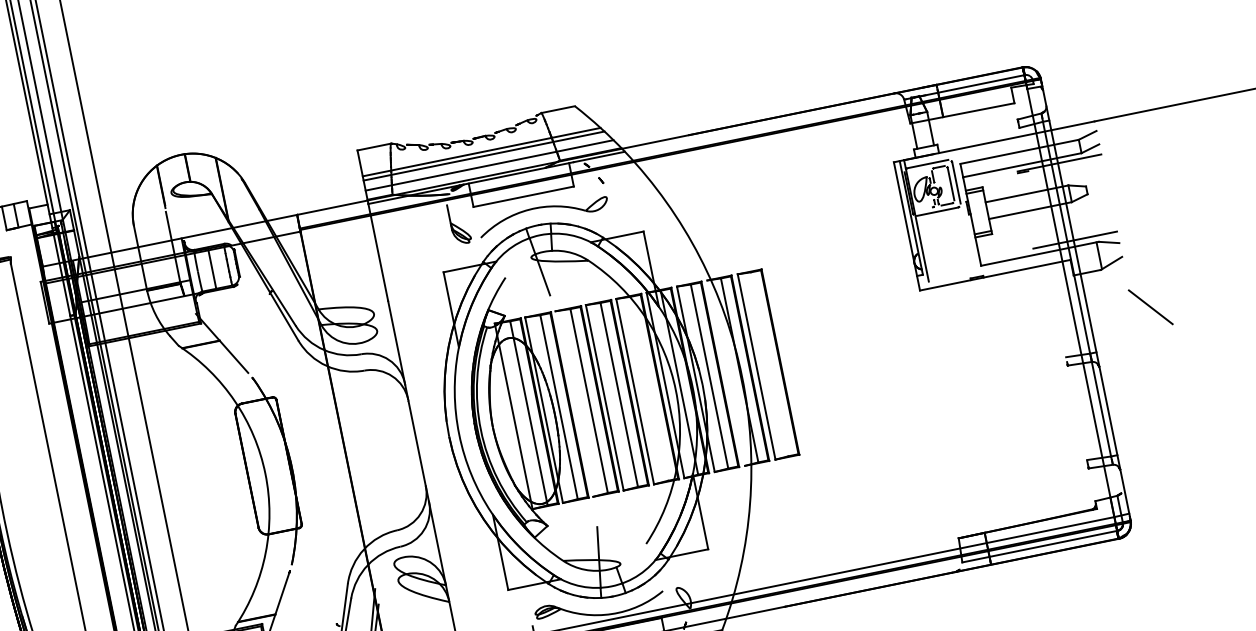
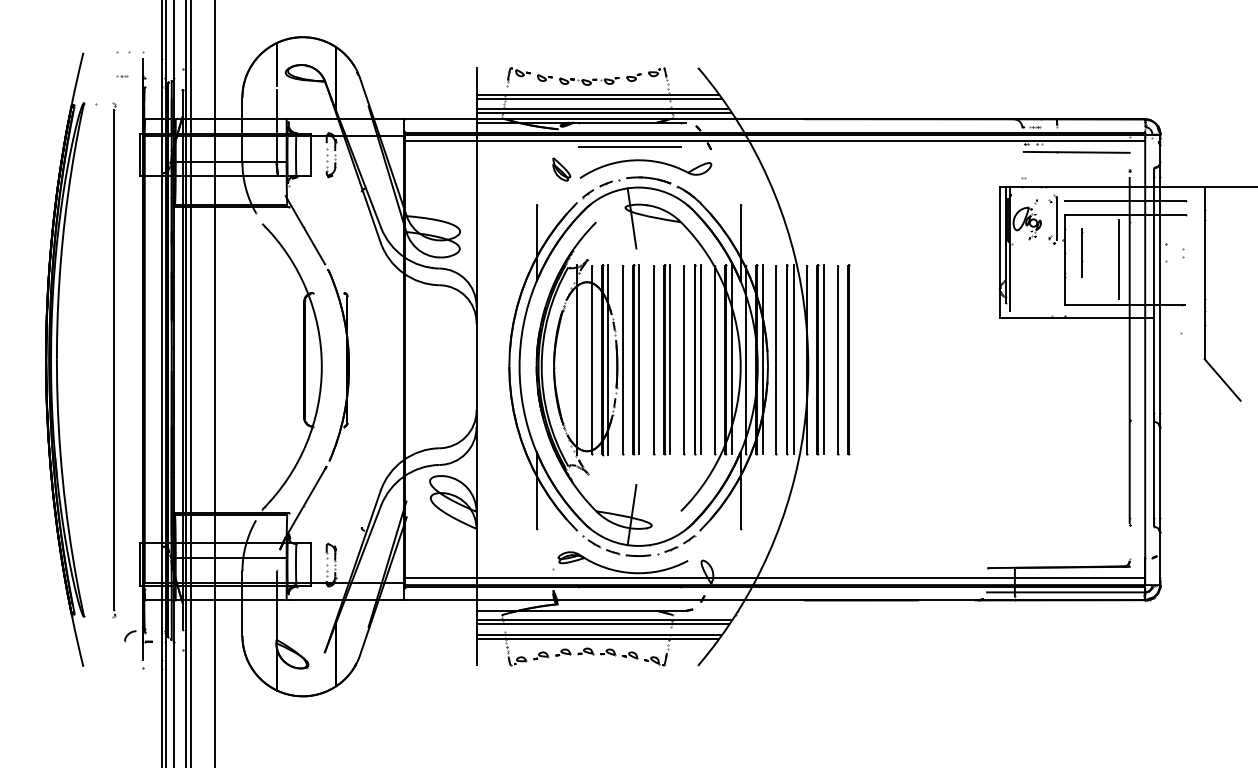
line: (664, 162) -> (774, 141), added
line: (491, 169) -> (604, 113), added
line: (1111, 205) -> (1204, 272), added
line: (1025, 209) -> (1119, 259), added
line: (1053, 296) -> (1129, 349), added
line: (769, 364) -> (837, 359), added
line: (726, 372) -> (793, 359), added
line: (649, 388) -> (715, 359), added
line: (574, 403) -> (638, 359), added

